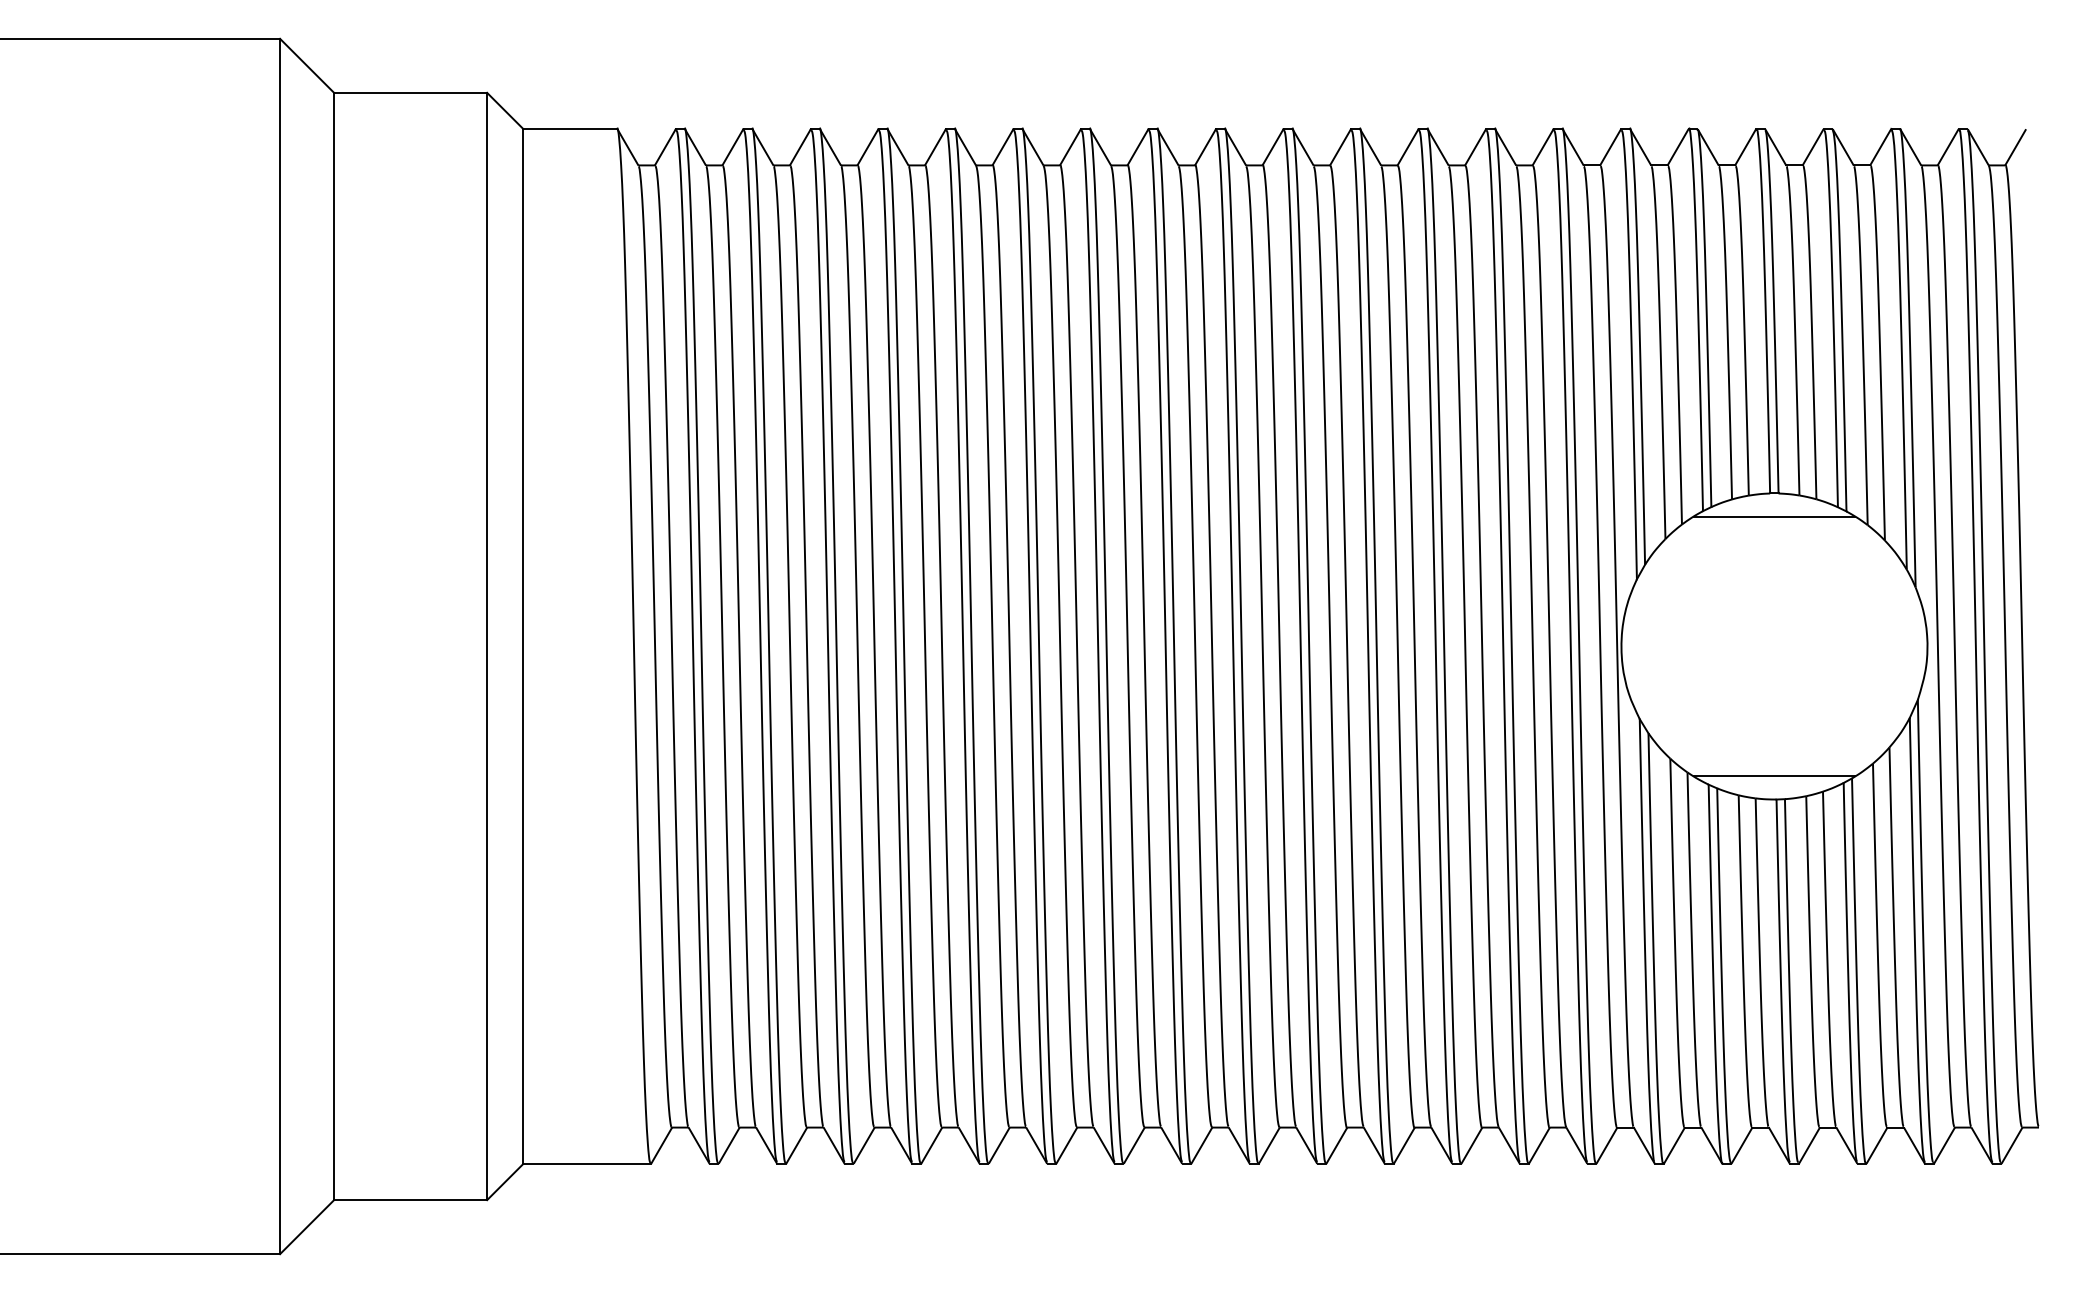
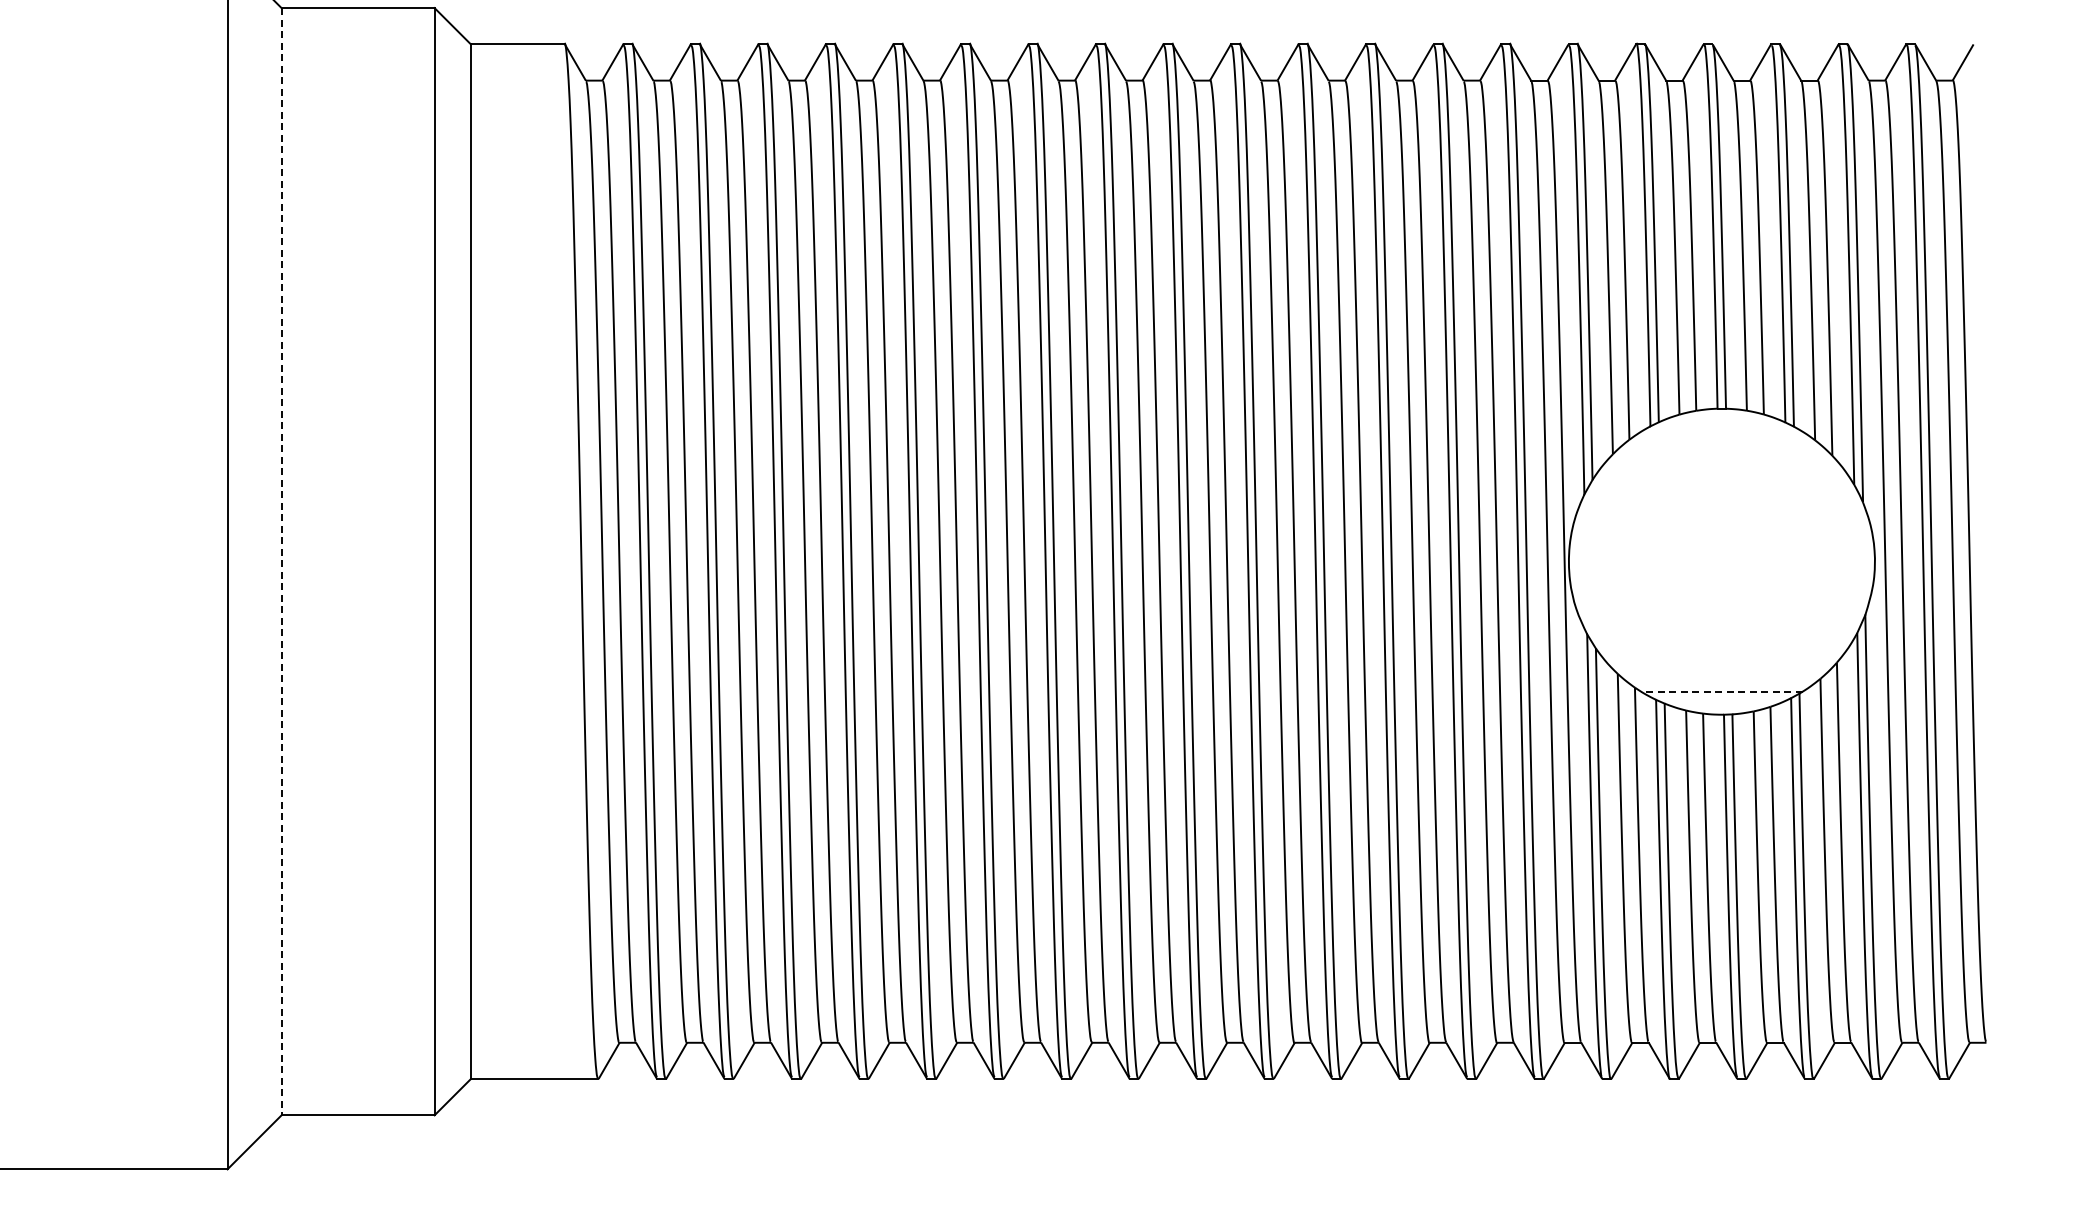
line: (1774, 516) -> (1721, 431), removed
line: (334, 646) -> (281, 561), solid -> dashed
line: (1774, 776) -> (1721, 691), solid -> dashed

